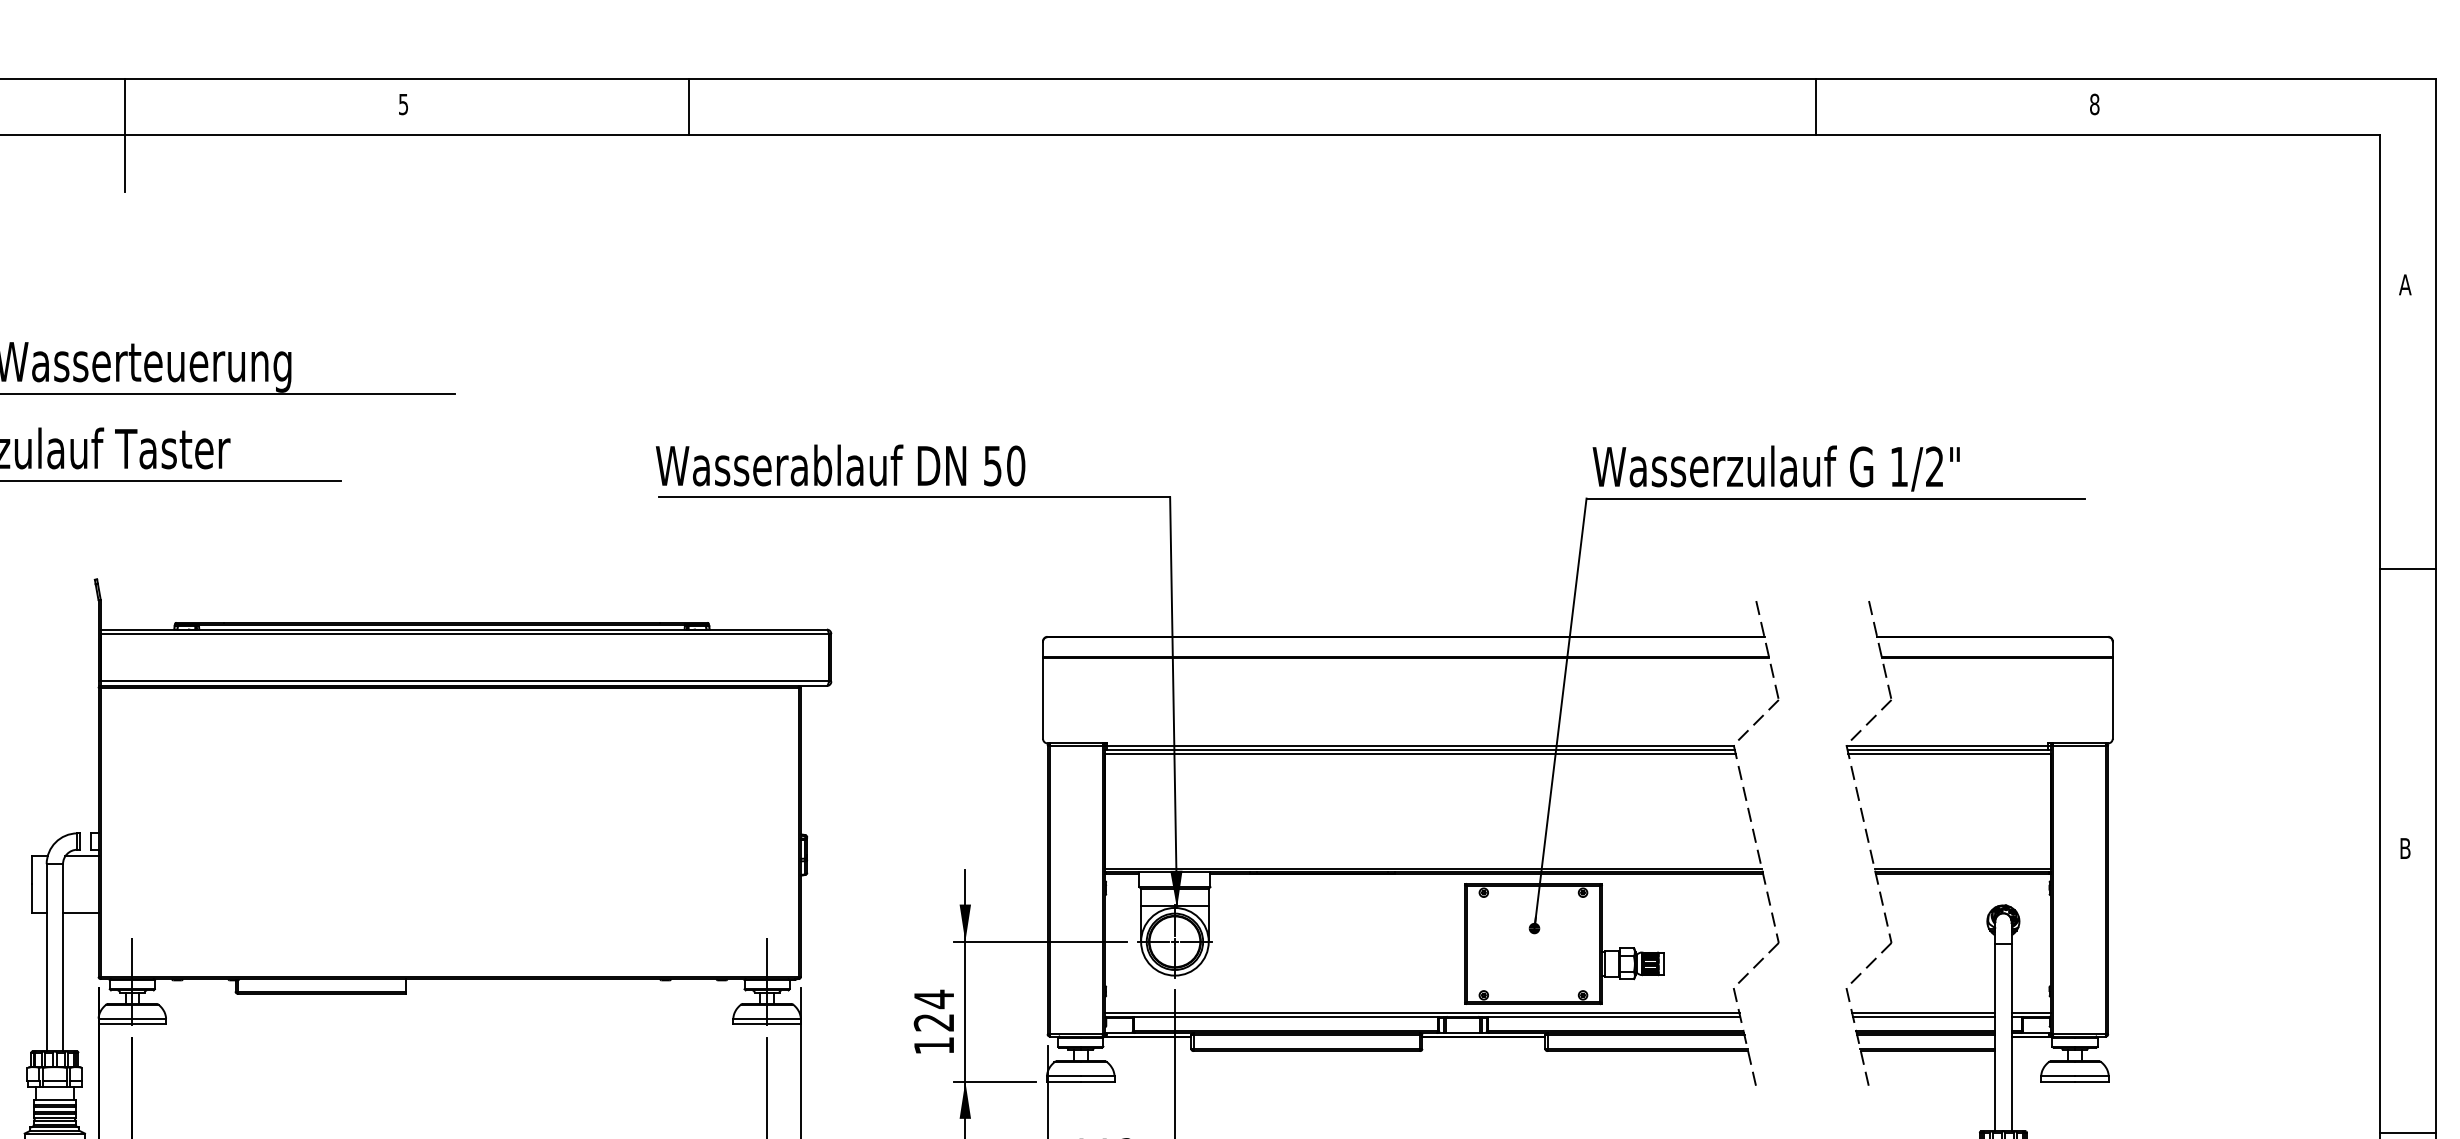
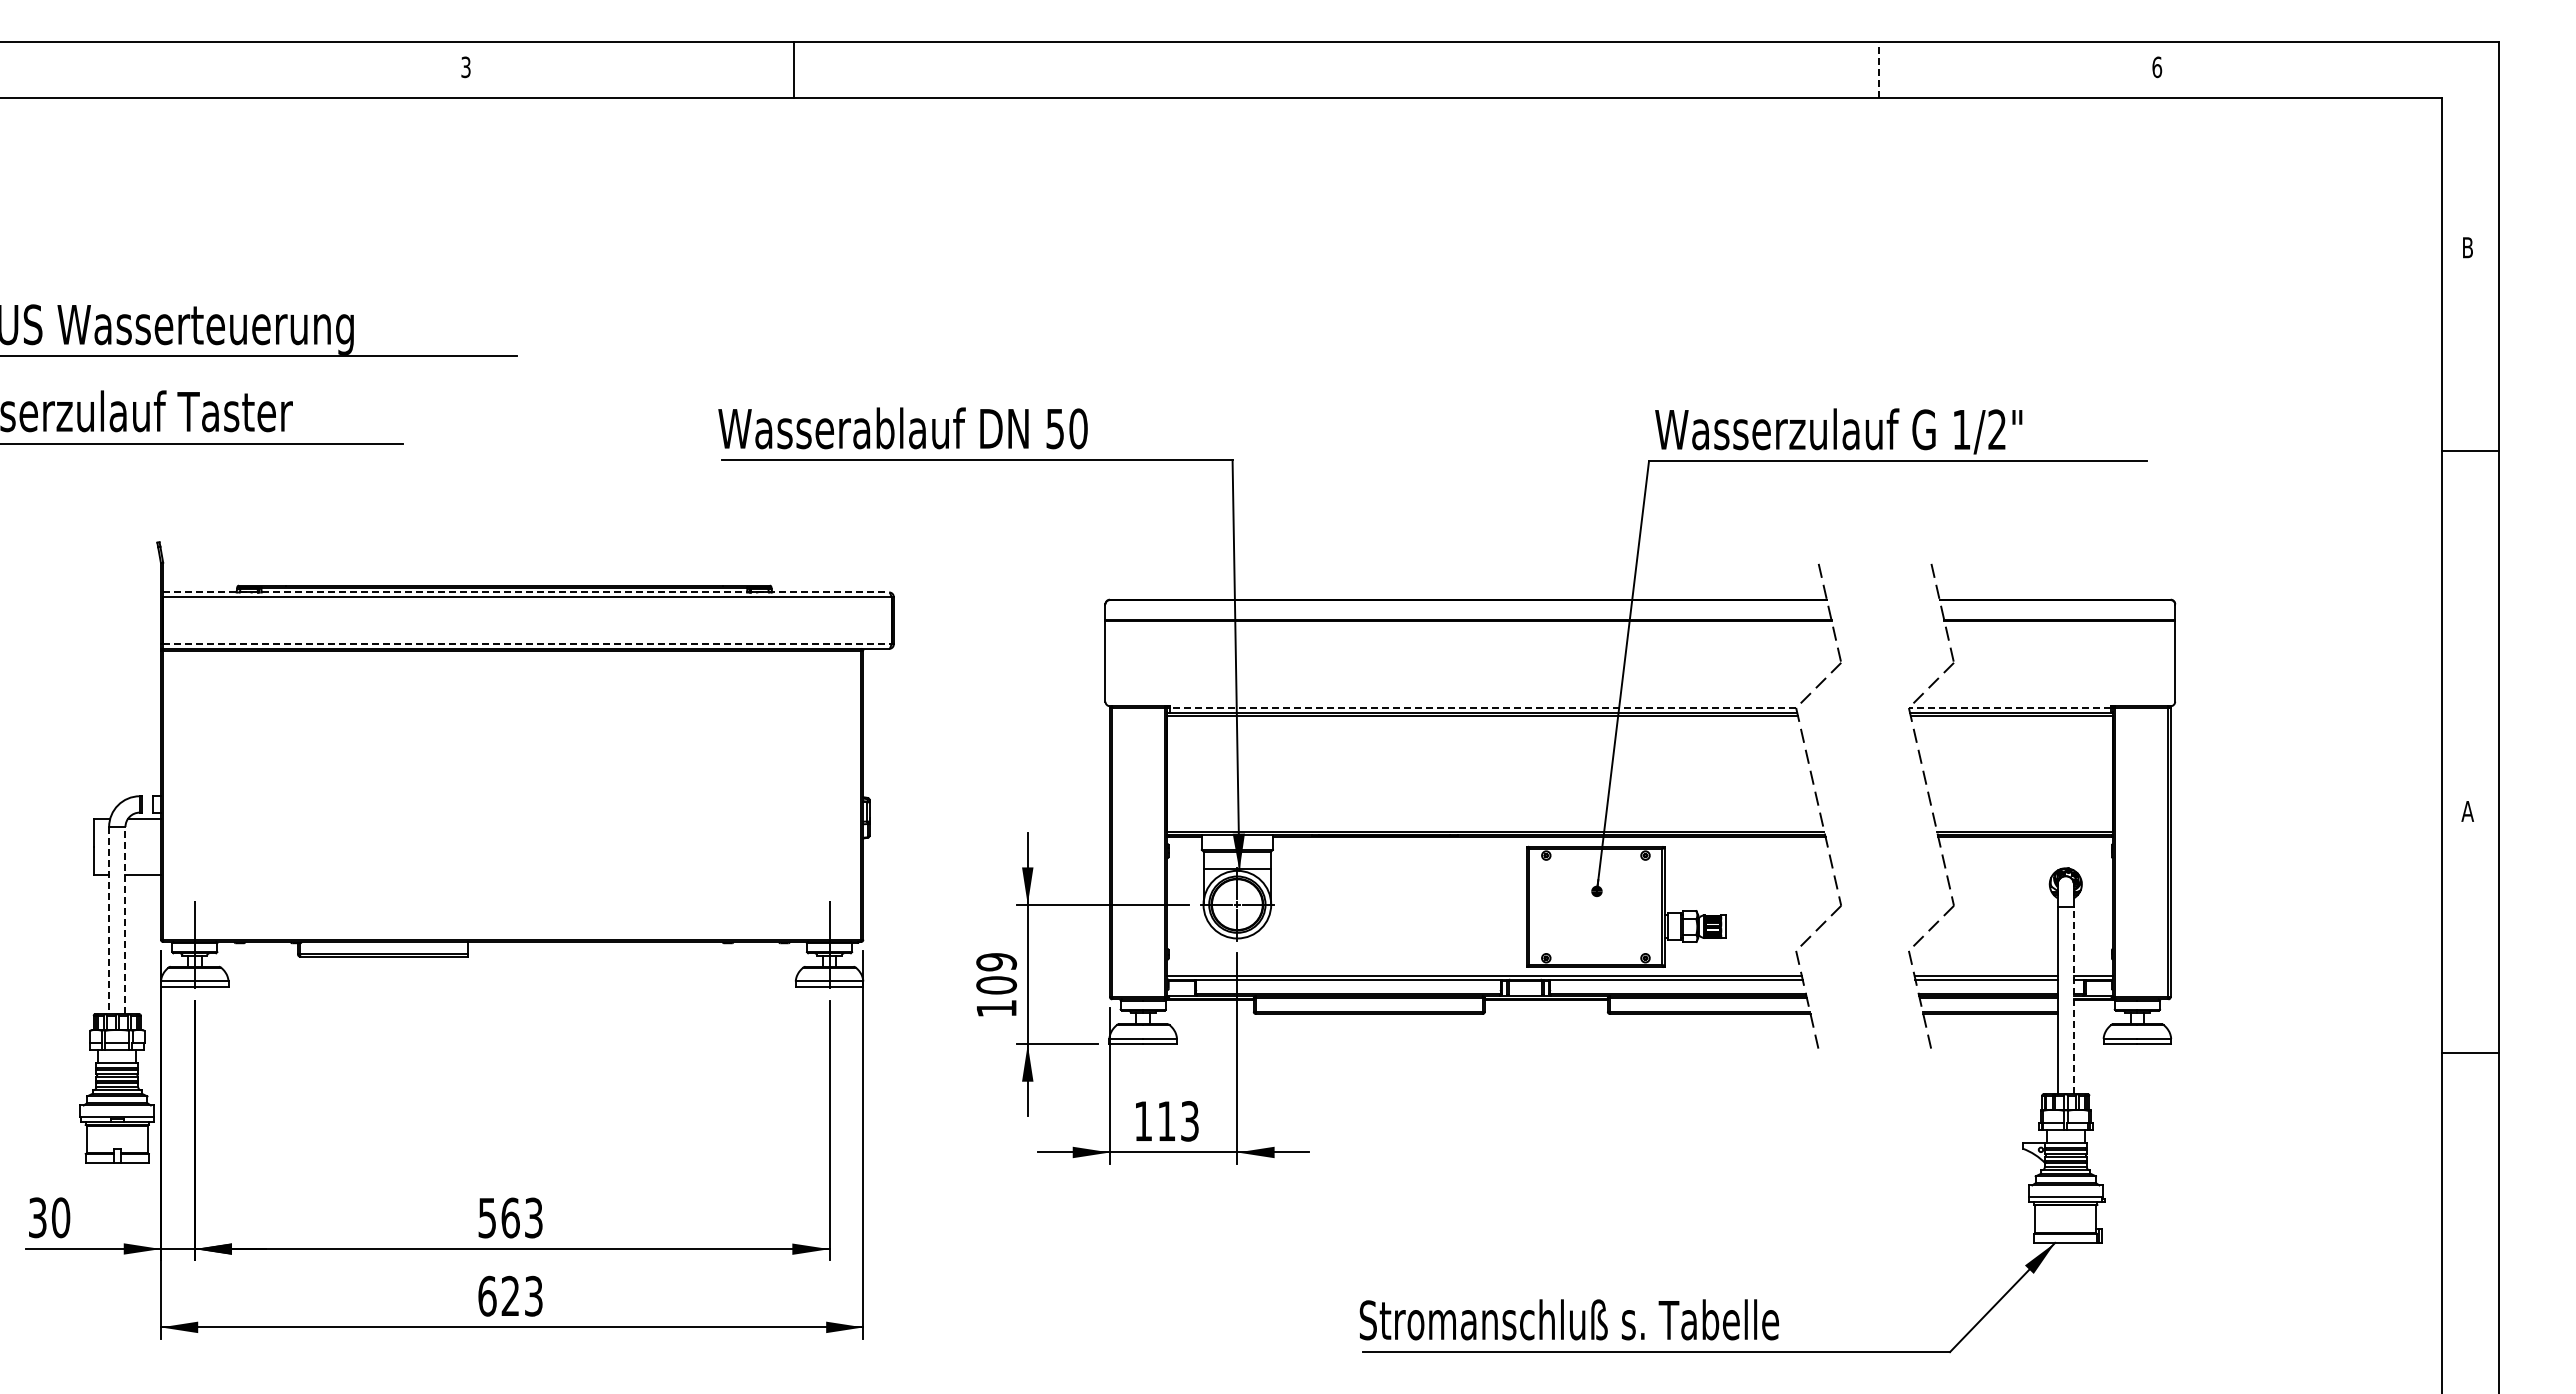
text: (403, 103) -> (465, 66), 5 -> 3
text: (2095, 103) -> (2157, 66), 8 -> 6
line: (689, 106) -> (794, 69), moved
line: (1816, 106) -> (1878, 69), solid -> dashed
line: (125, 134) -> (187, 97), removed
text: (2405, 284) -> (2467, 247), A -> B
line: (2408, 569) -> (2470, 451), moved
line: (464, 629) -> (526, 592), solid -> dashed
line: (465, 681) -> (527, 644), solid -> dashed
line: (1420, 745) -> (1482, 708), solid -> dashed
line: (1947, 745) -> (2009, 708), solid -> dashed
text: (2405, 848) -> (2467, 811), B -> A
line: (47, 957) -> (109, 920), solid -> dashed
line: (63, 957) -> (125, 920), solid -> dashed
text: (934, 1010) -> (996, 973), 124 -> 109
line: (2012, 1037) -> (2074, 1000), solid -> dashed
line: (2408, 1133) -> (2470, 1053), moved

